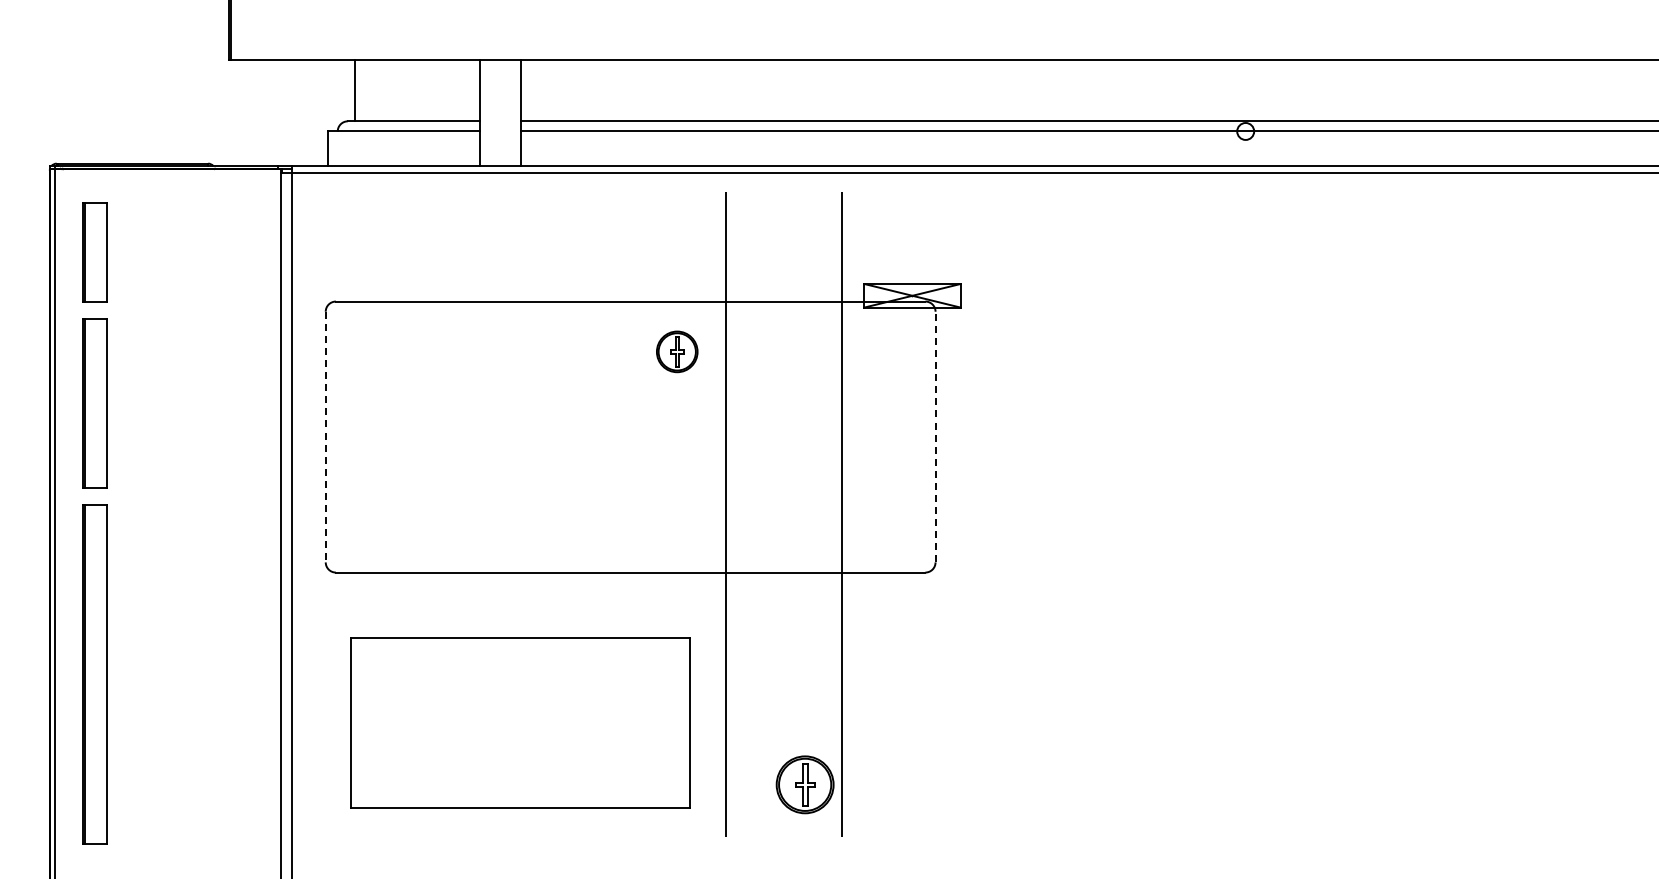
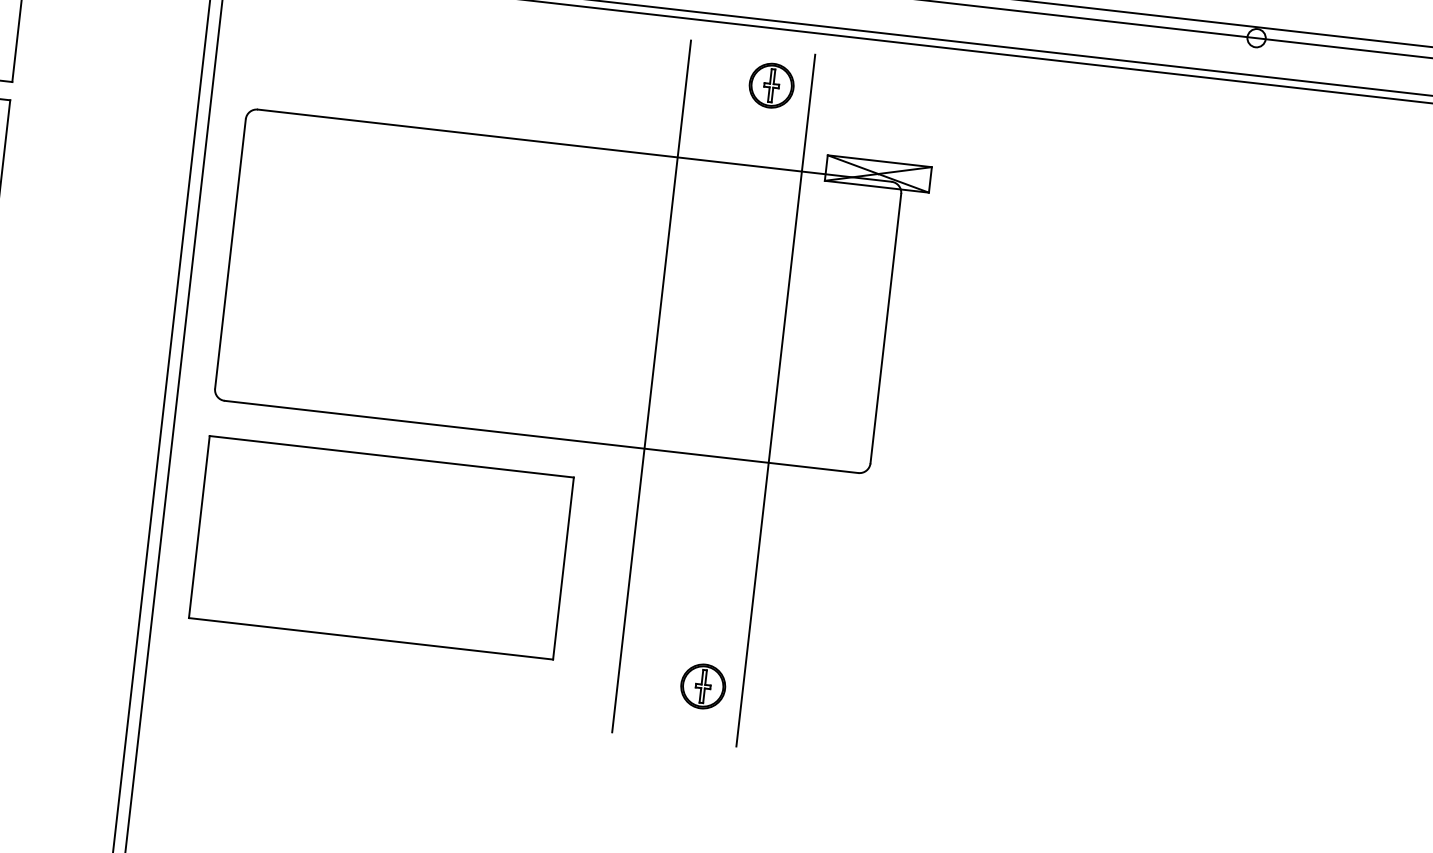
part: (677, 351) -> (771, 85), moved
line: (935, 436) -> (885, 328), dashed -> solid
line: (325, 437) -> (230, 254), dashed -> solid
part: (520, 722) -> (381, 547), moved
part: (805, 784) -> (703, 686), size x0.71

